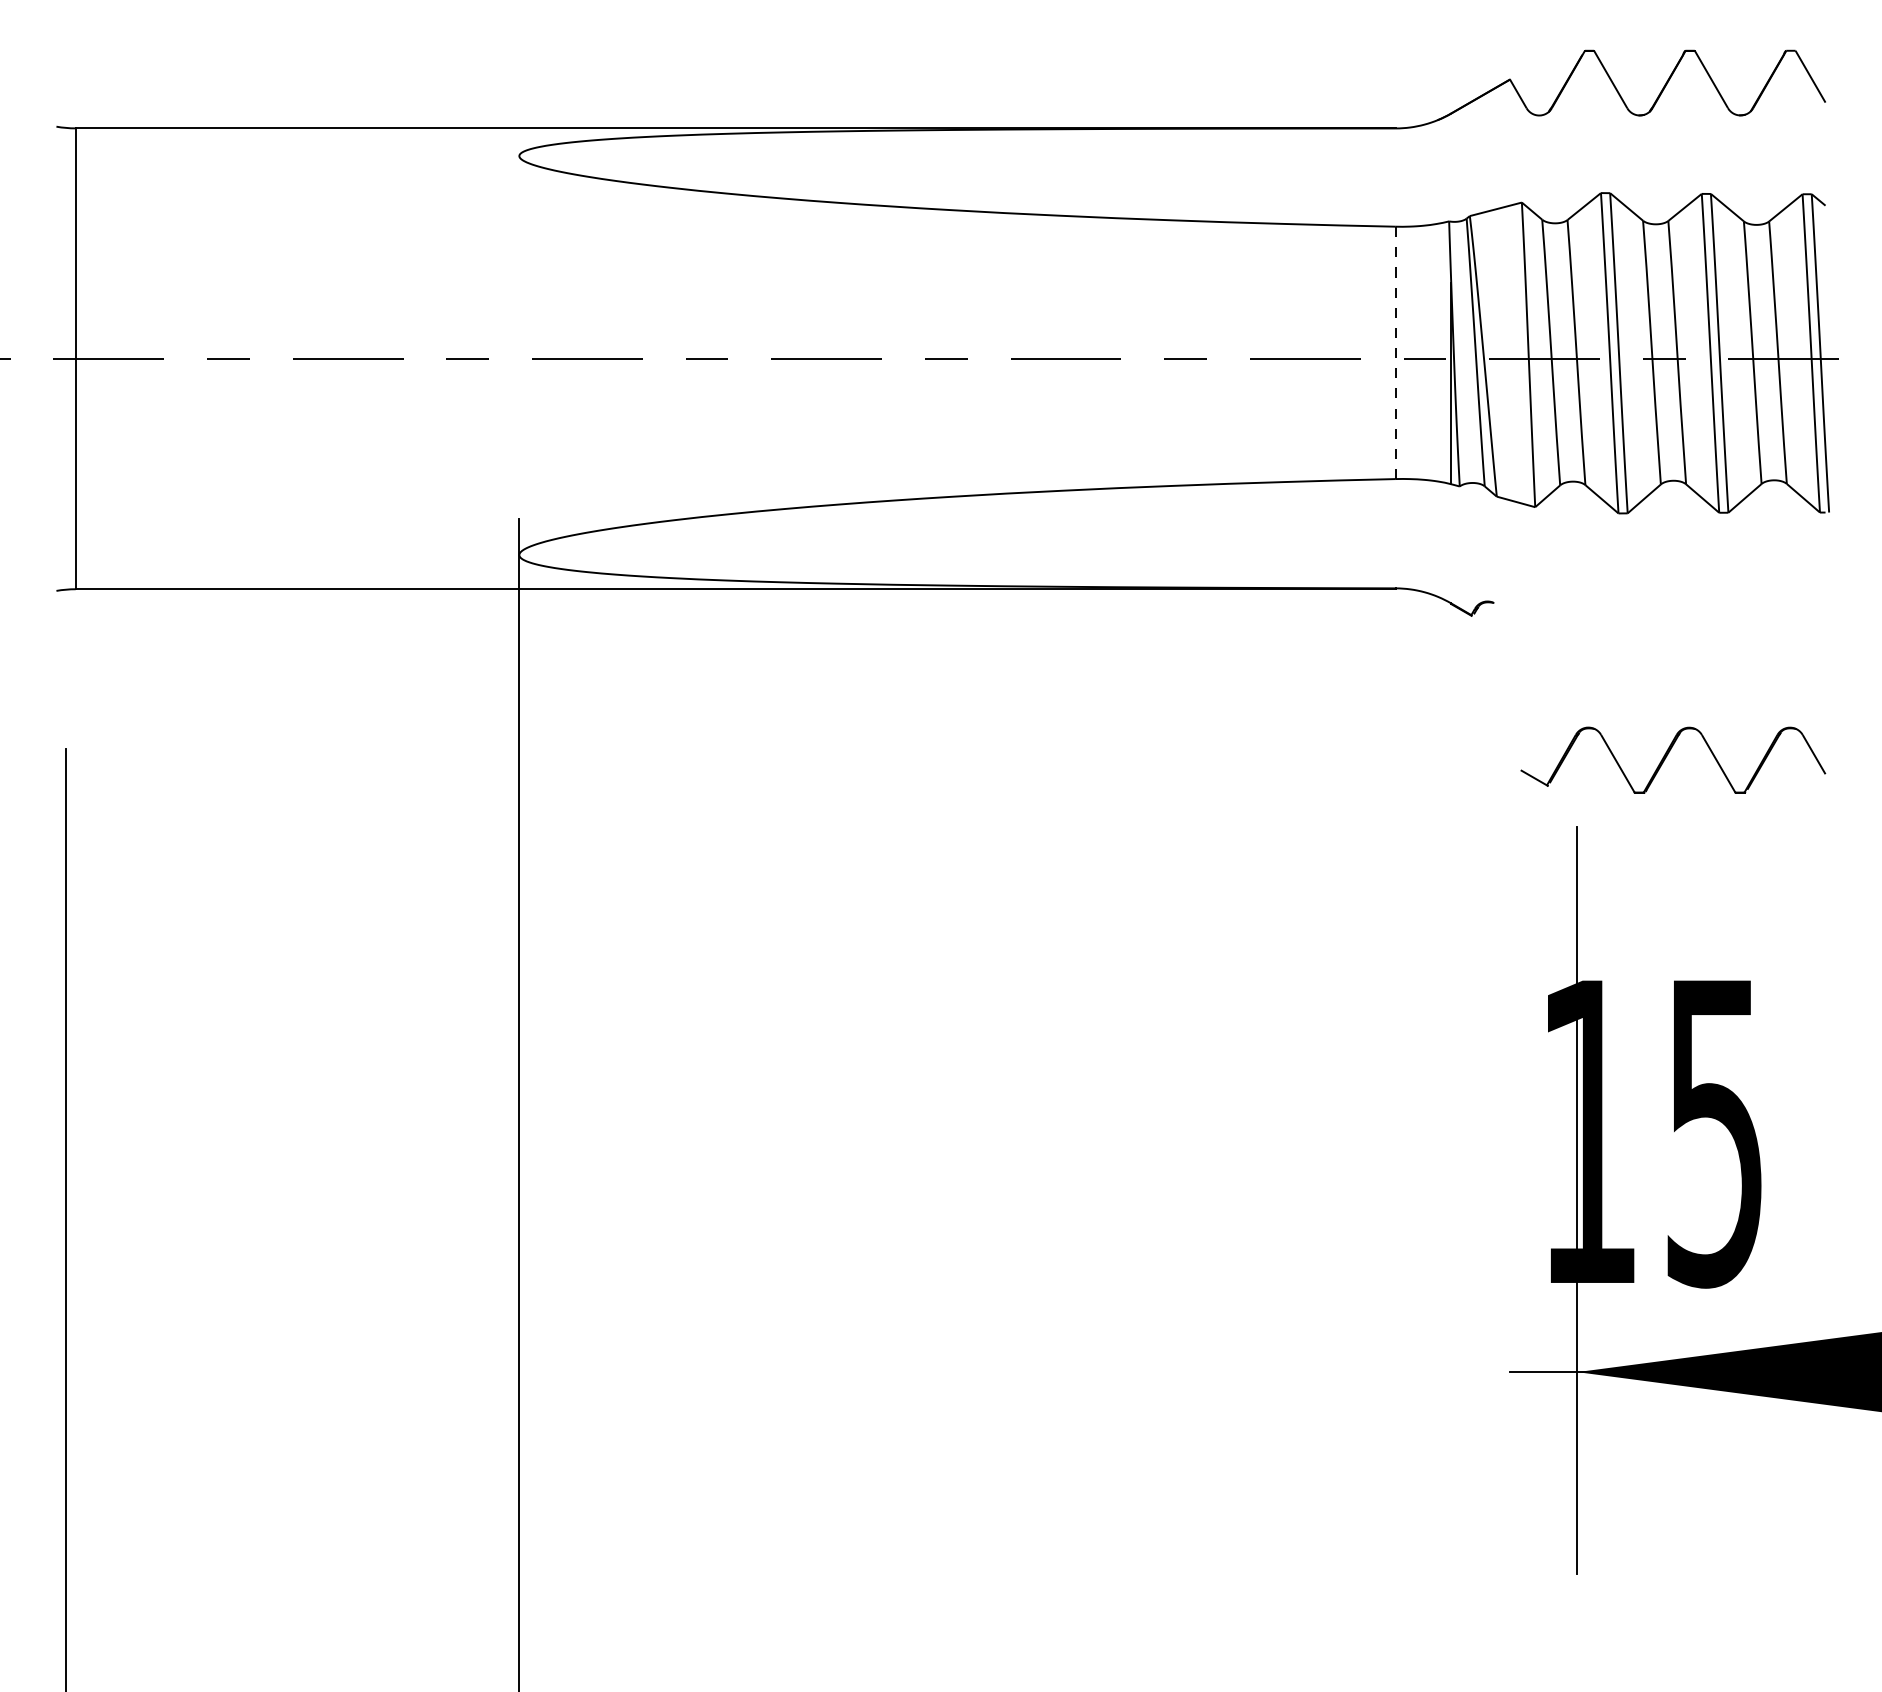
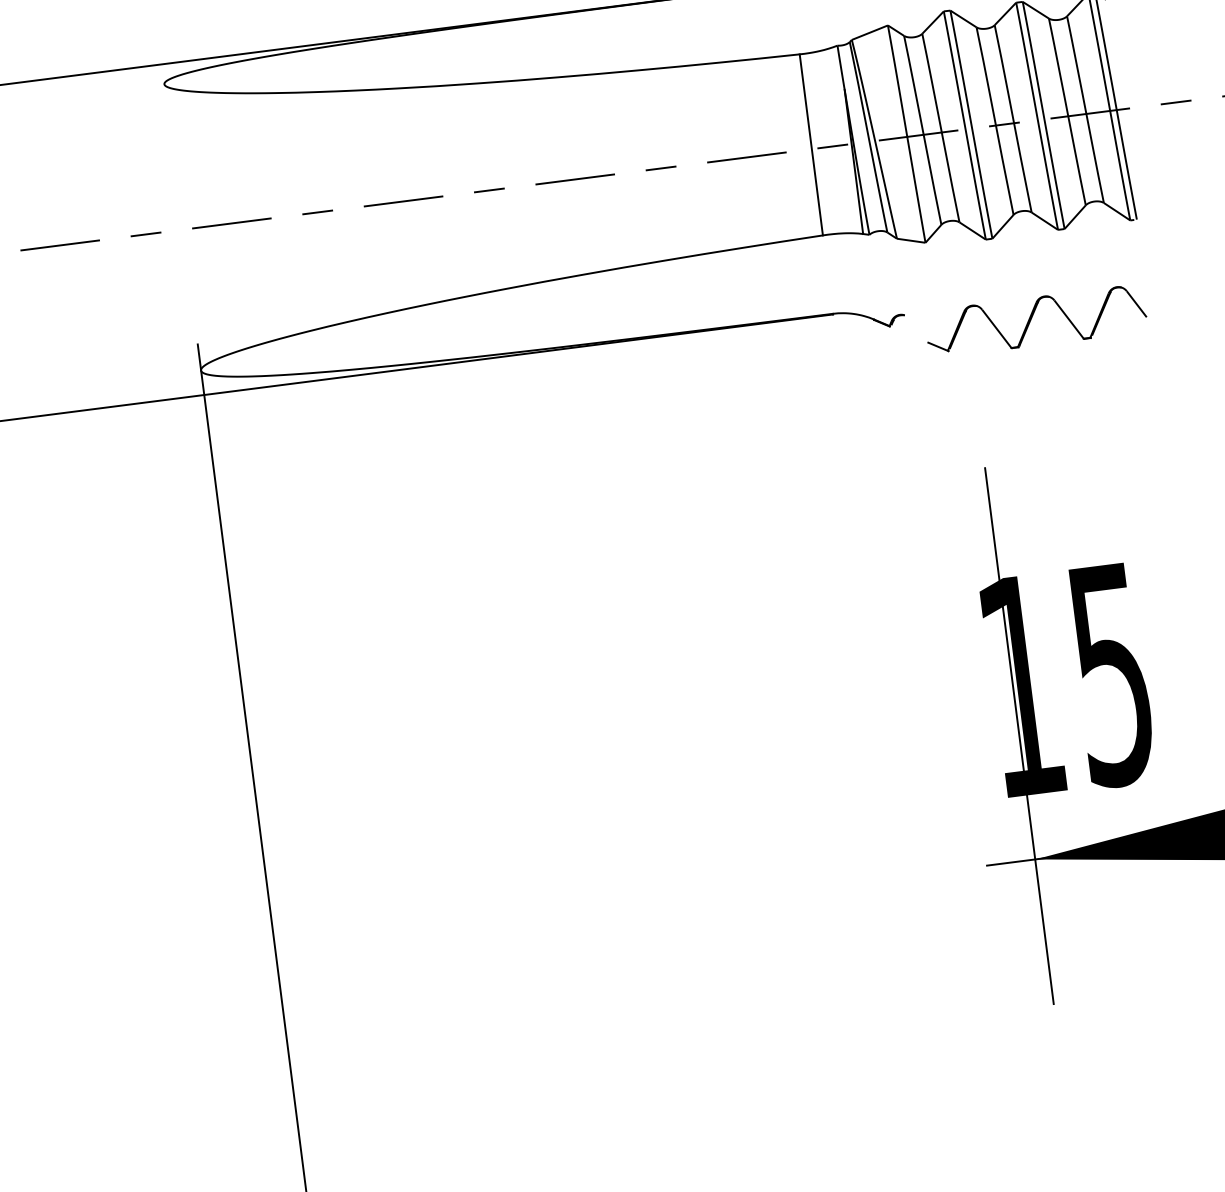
line: (1395, 352) -> (811, 144), dashed -> solid
part: (1667, 756) -> (1031, 319), moved

